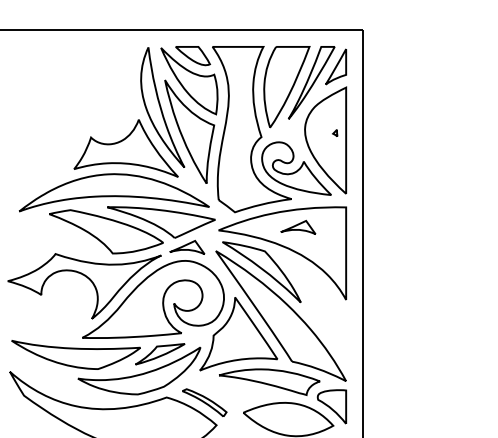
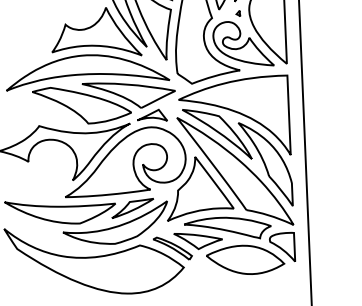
part: (335, 132) -> (238, 13), moved
part: (298, 226) -> (247, 93), removed
part: (316, 309) -> (265, 164), added
part: (234, 394) -> (198, 240), added

